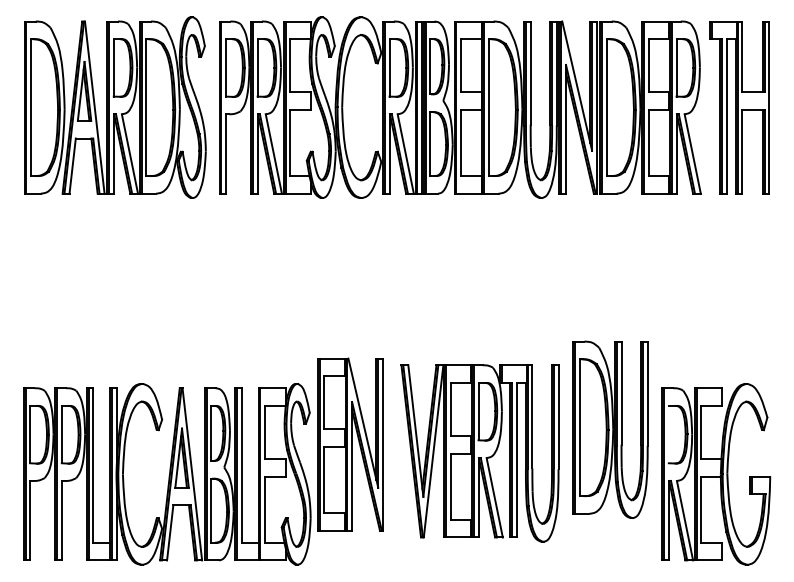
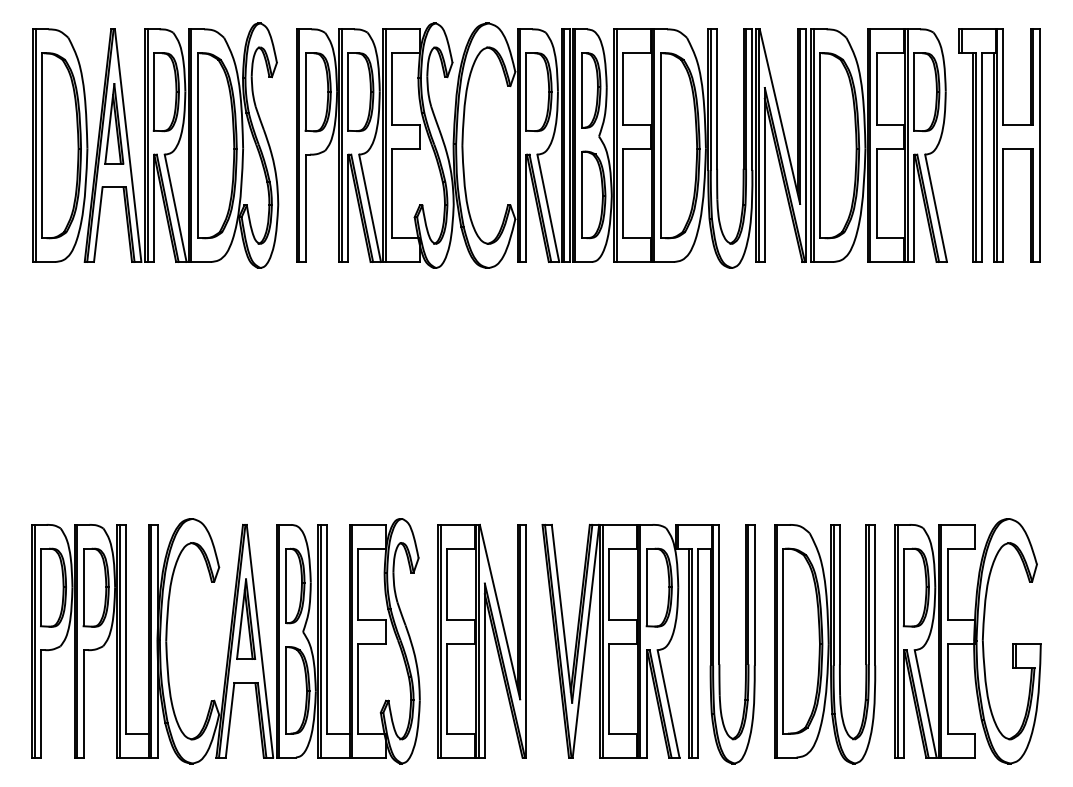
part: (610, 430) -> (825, 644), moved
line: (668, 434) -> (903, 587), added
part: (349, 444) -> (481, 640), moved
part: (479, 453) -> (648, 643), moved

